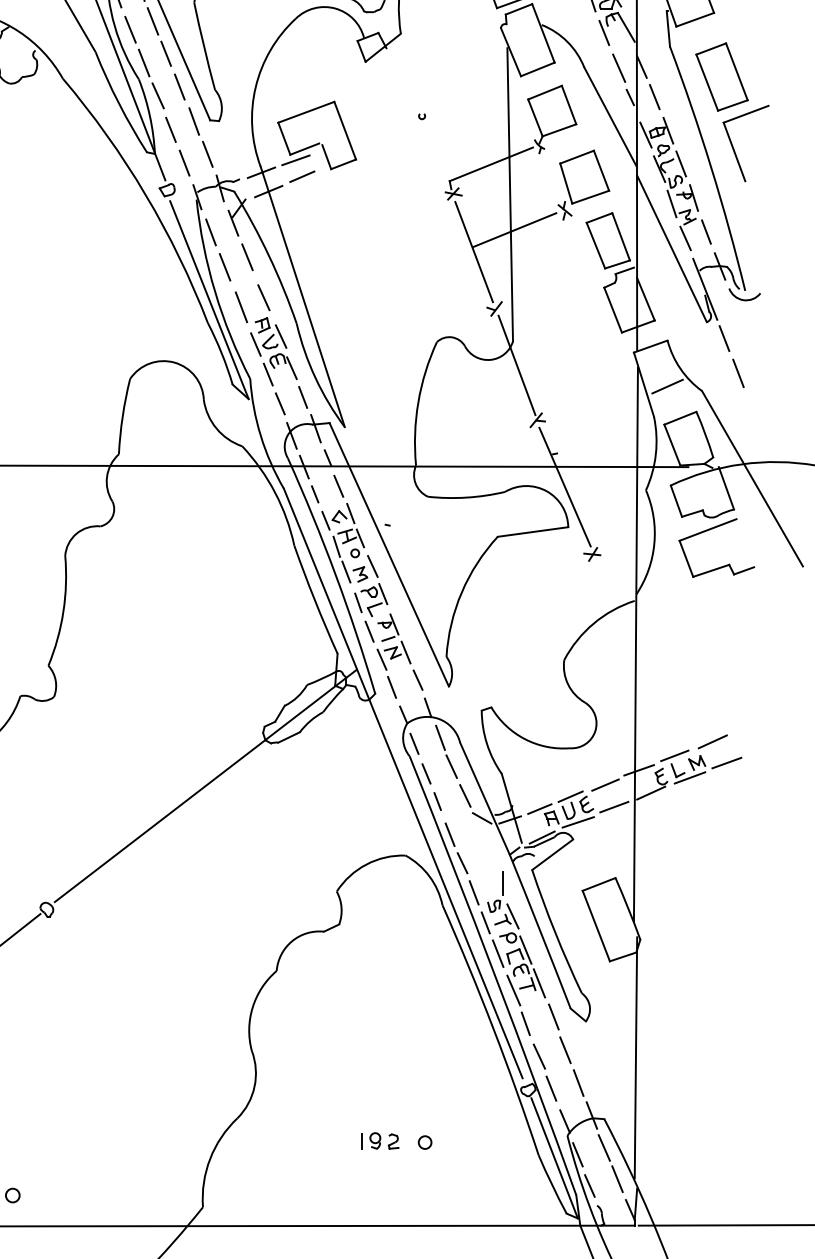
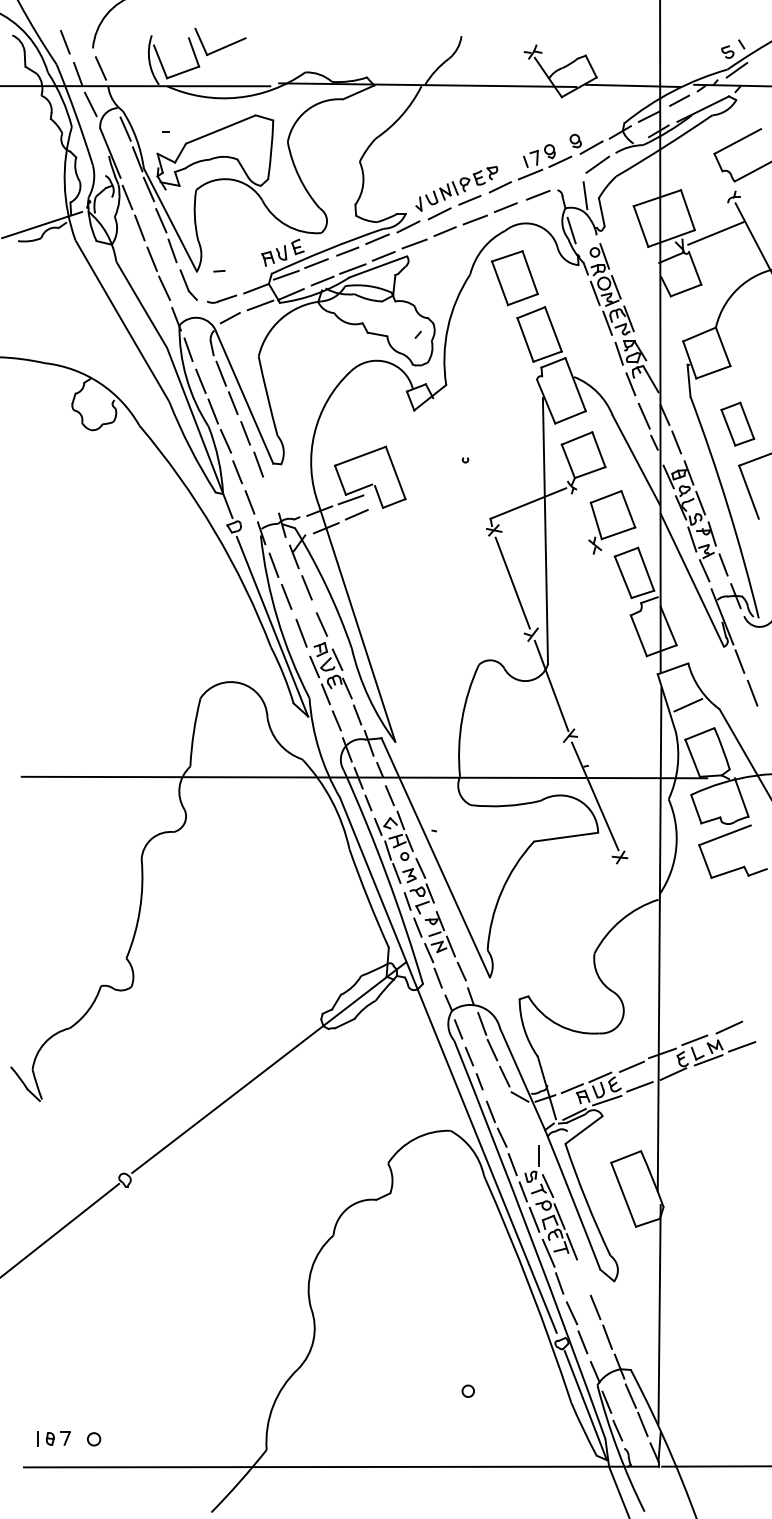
part: (721, 76) -> (737, 423), size x0.7
line: (207, 154) -> (270, 494), removed
line: (514, 229) -> (549, 562), removed
line: (553, 1017) -> (584, 1277), removed
part: (380, 1140) -> (427, 1389), removed

